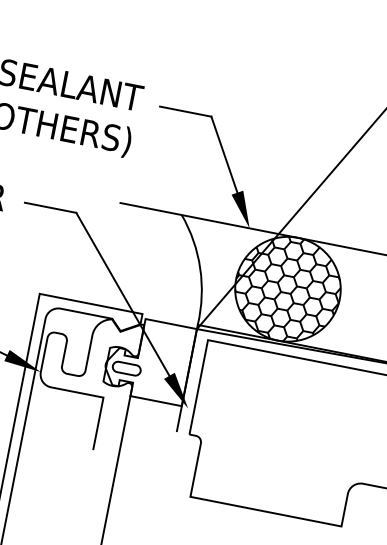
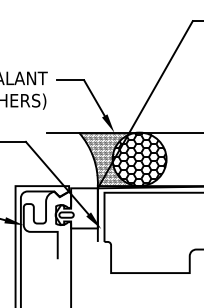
hatch: (224, 277) -> (106, 159), added

